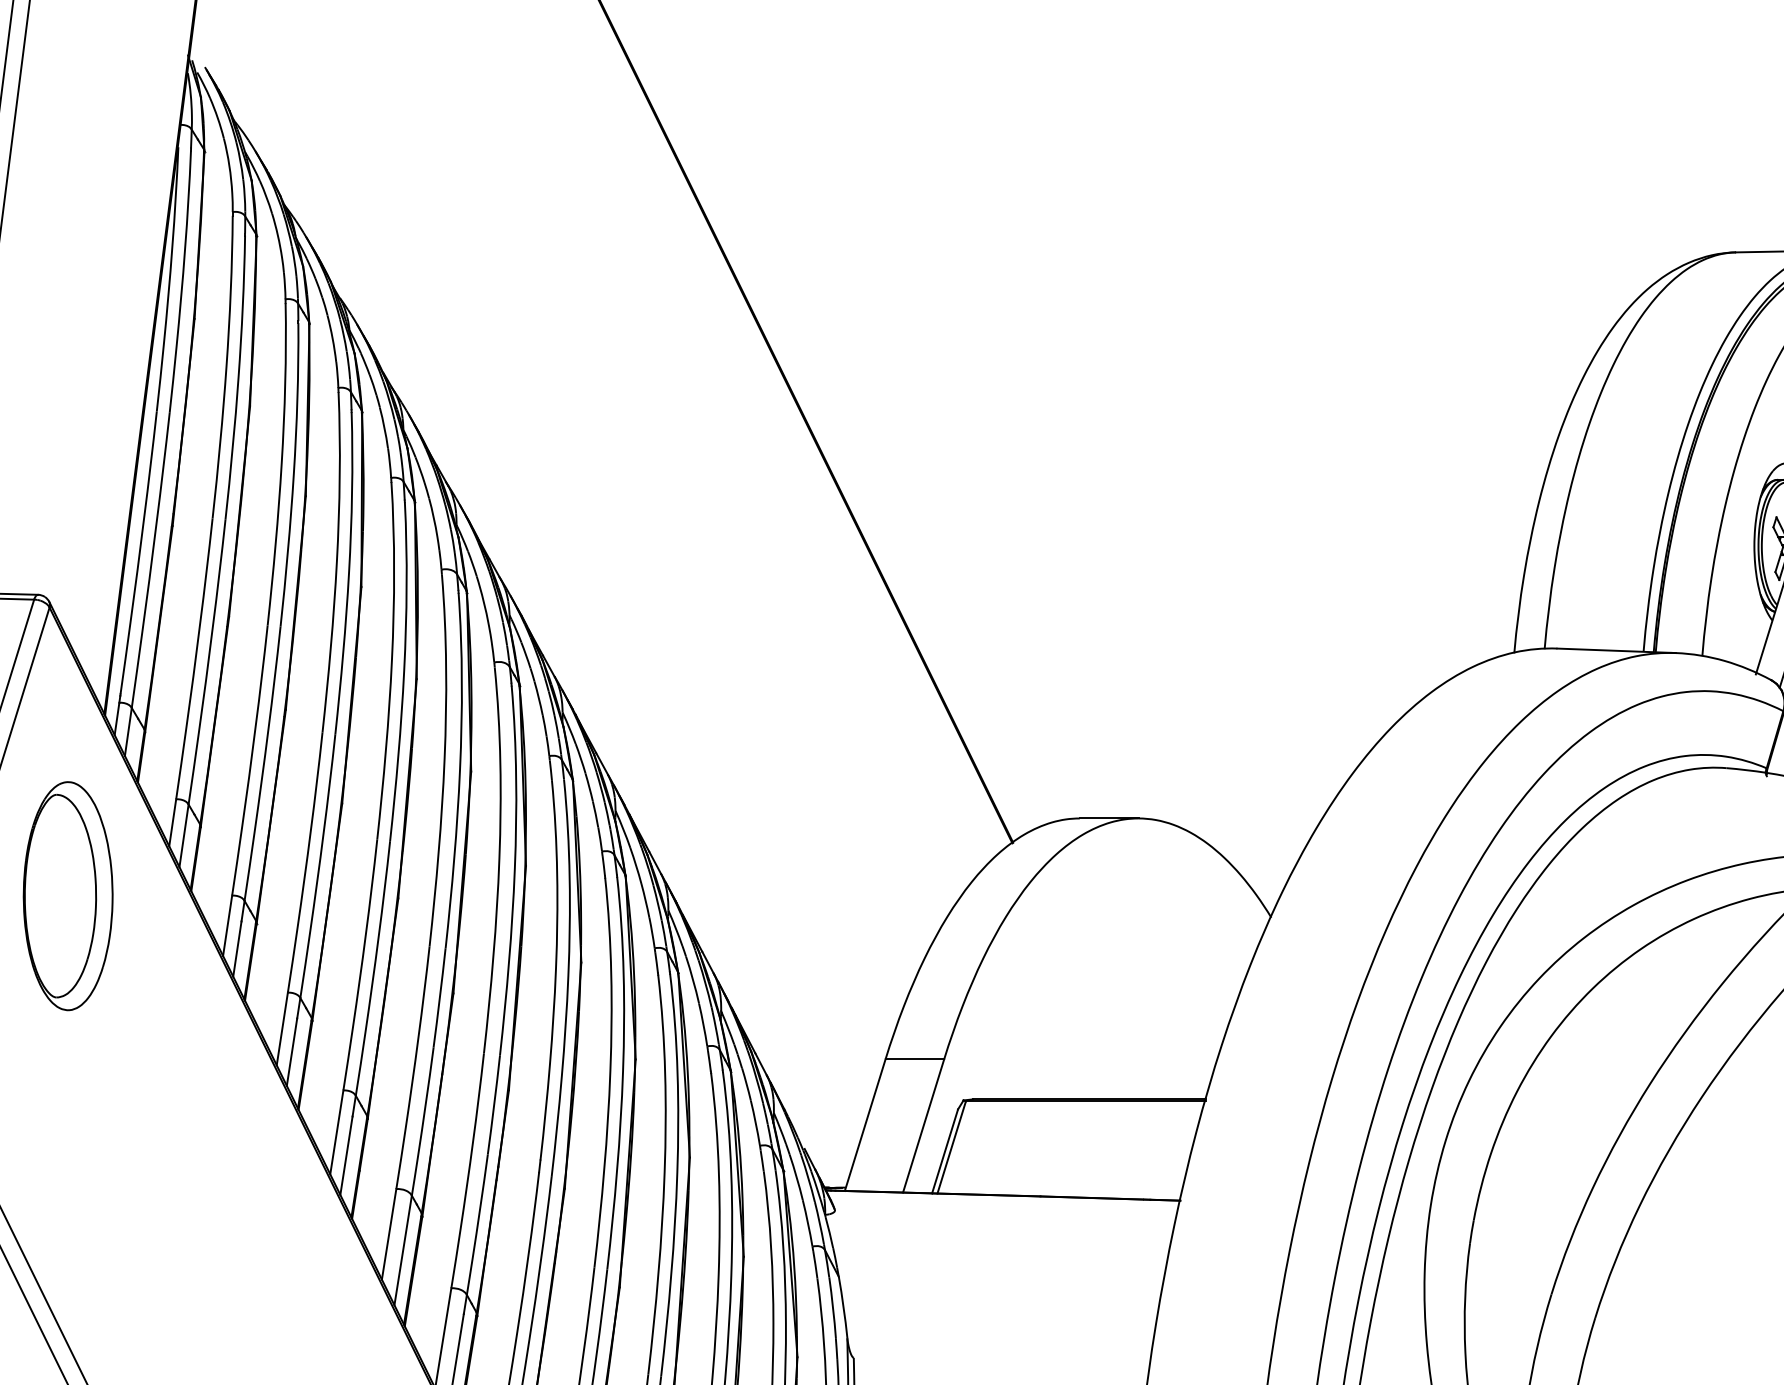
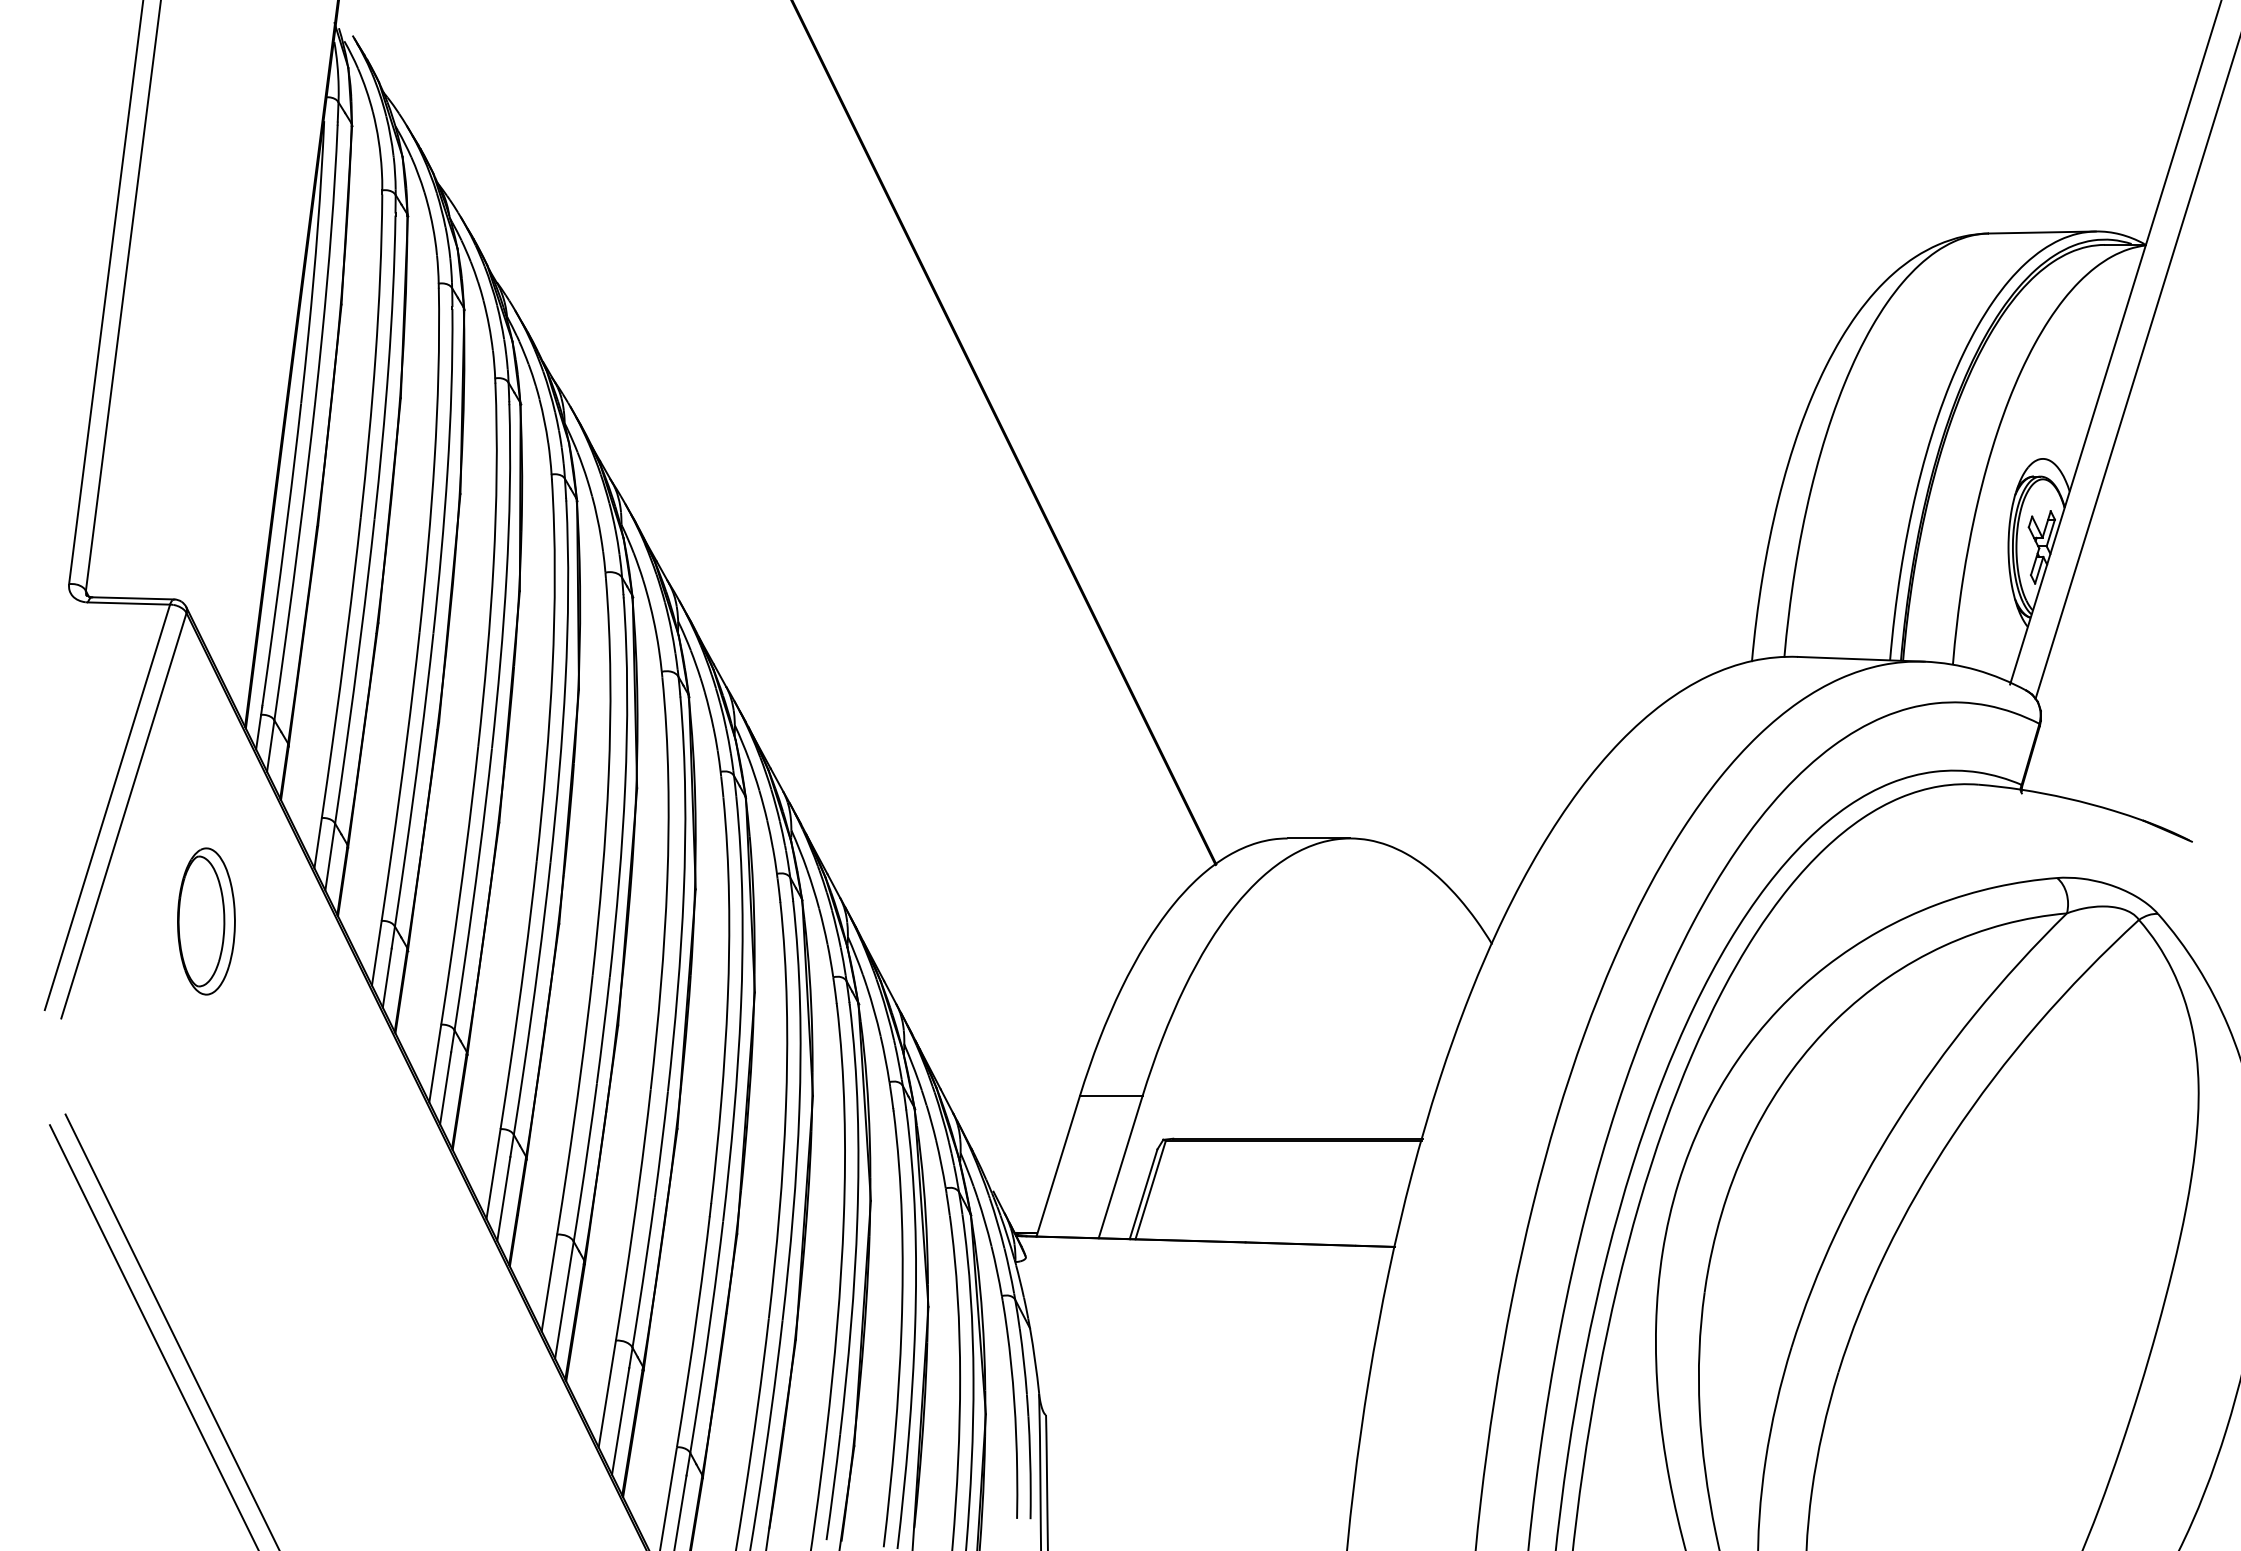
part: (68, 896) -> (206, 921), size x0.6

